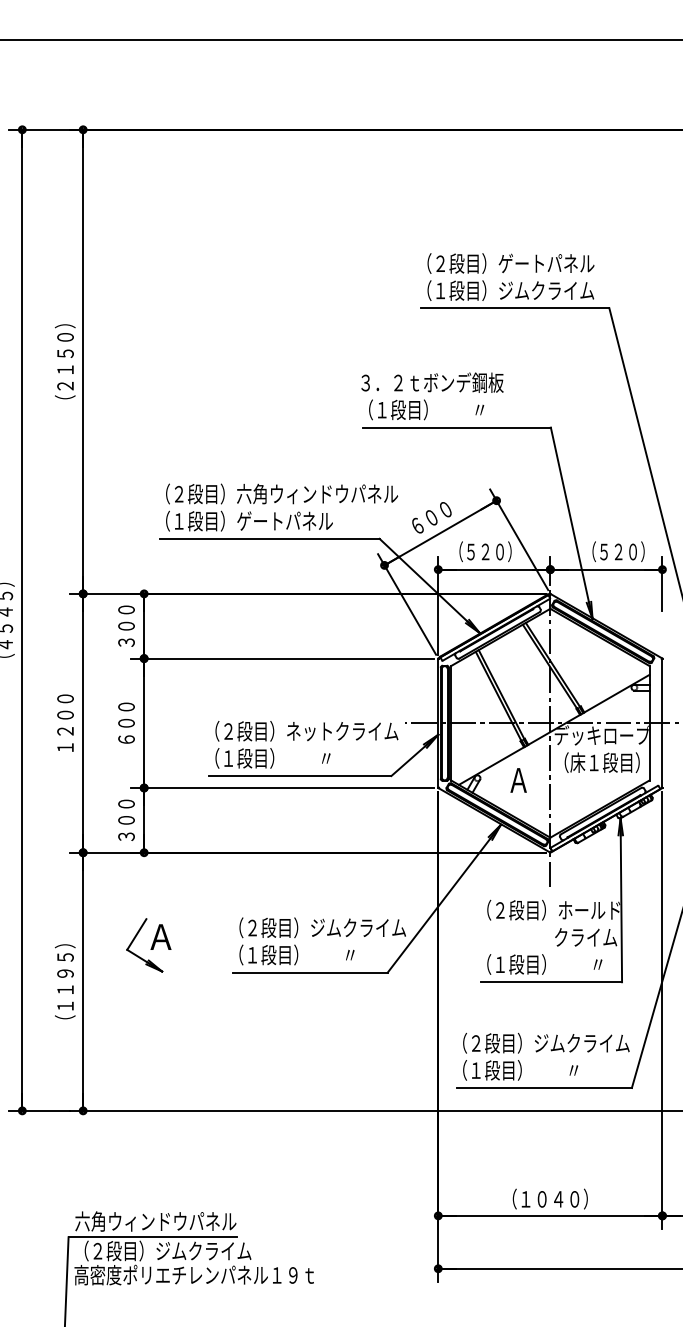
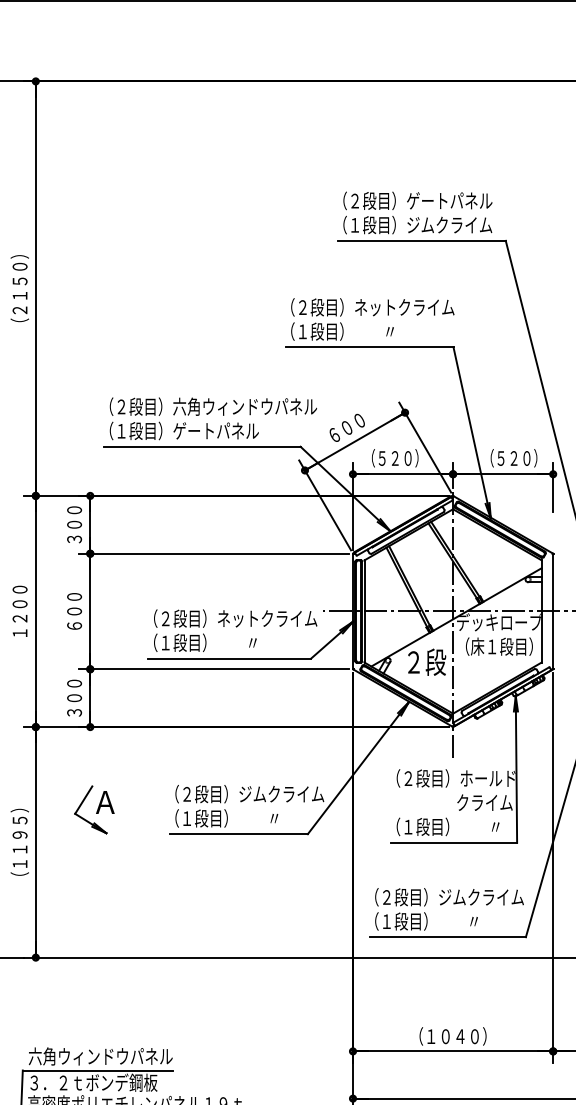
text: (456, 382) -> (369, 307), ３．２ｔボンデ鋼板 -> （２段目）ネットクライム
text: (521, 779) -> (427, 661), Ａ -> ２段
text: (164, 1250) -> (108, 1082), （２段目）ジムクライム -> ３．２ｔボンデ鋼板

